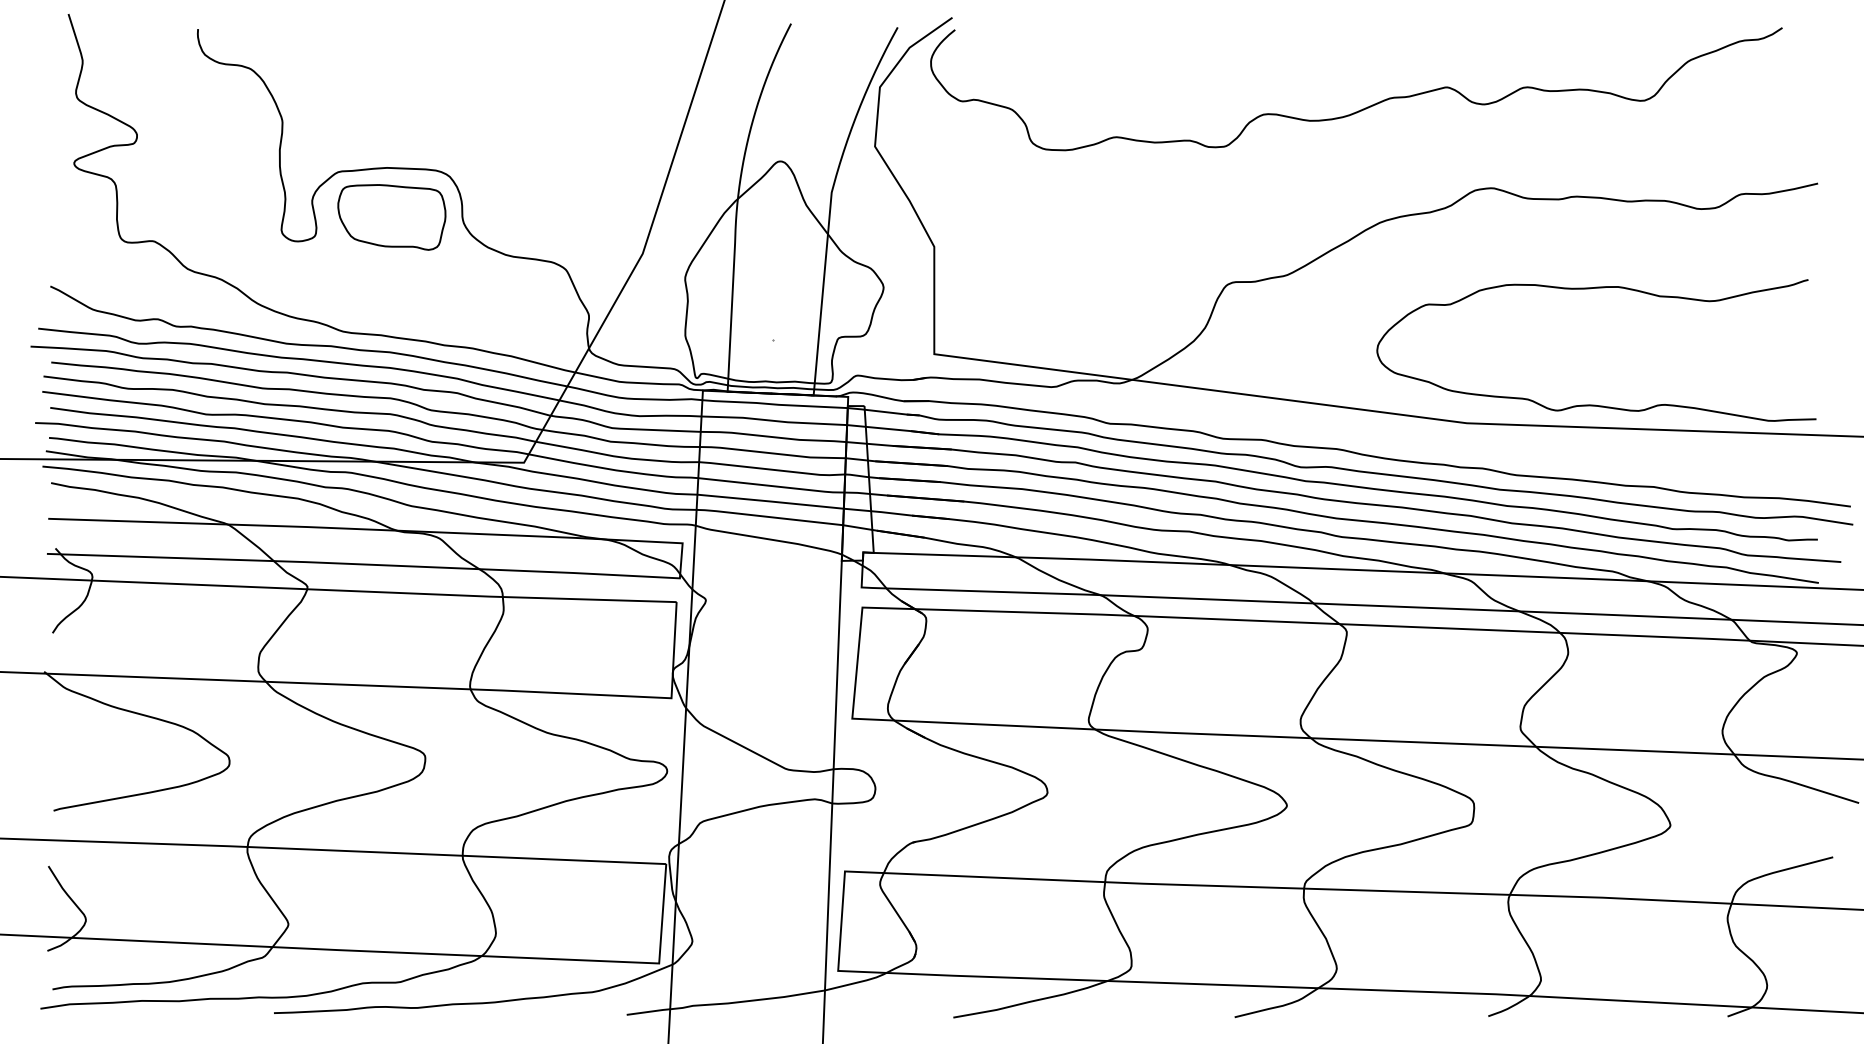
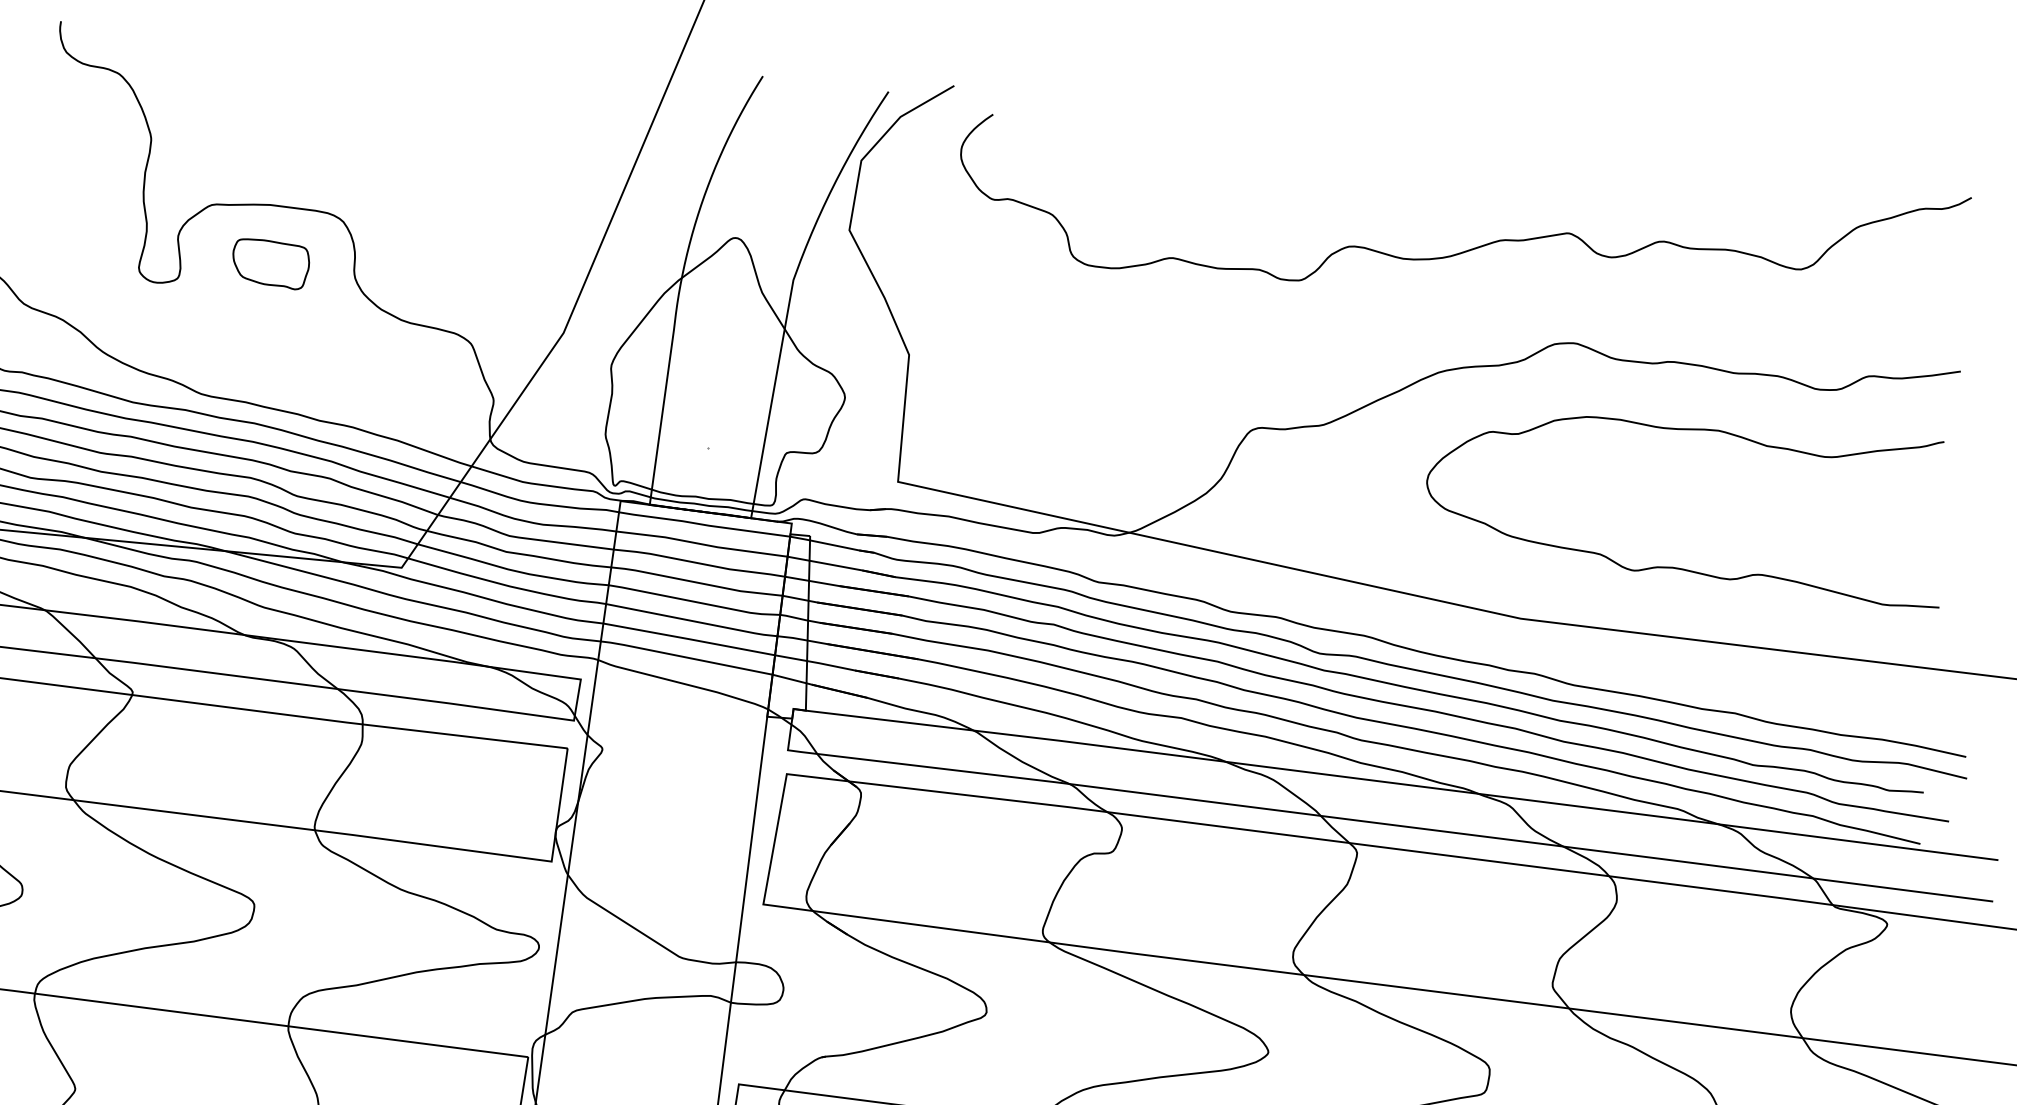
curve: (1365, 107) -> (1470, 248), moved
part: (391, 217) -> (270, 264), size x0.6
curve: (1595, 404) -> (1679, 567), moved

